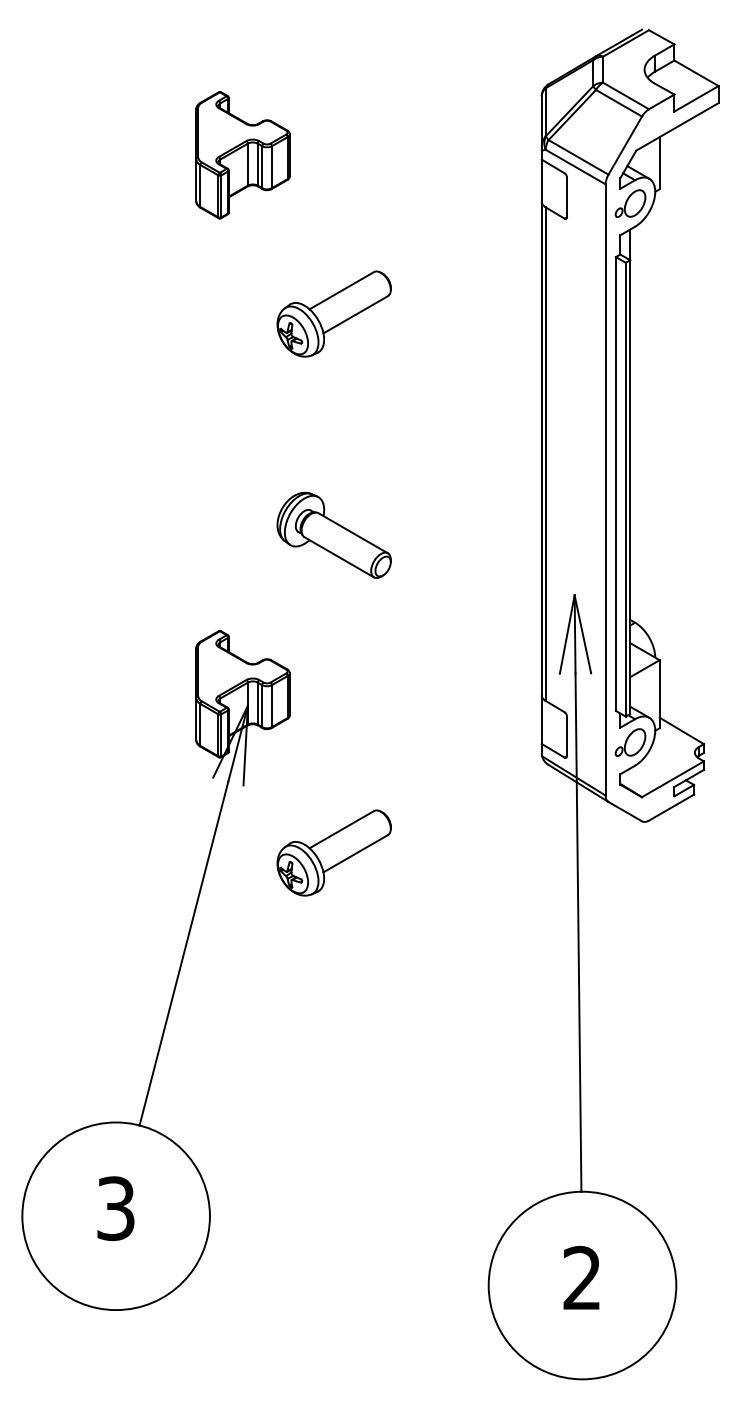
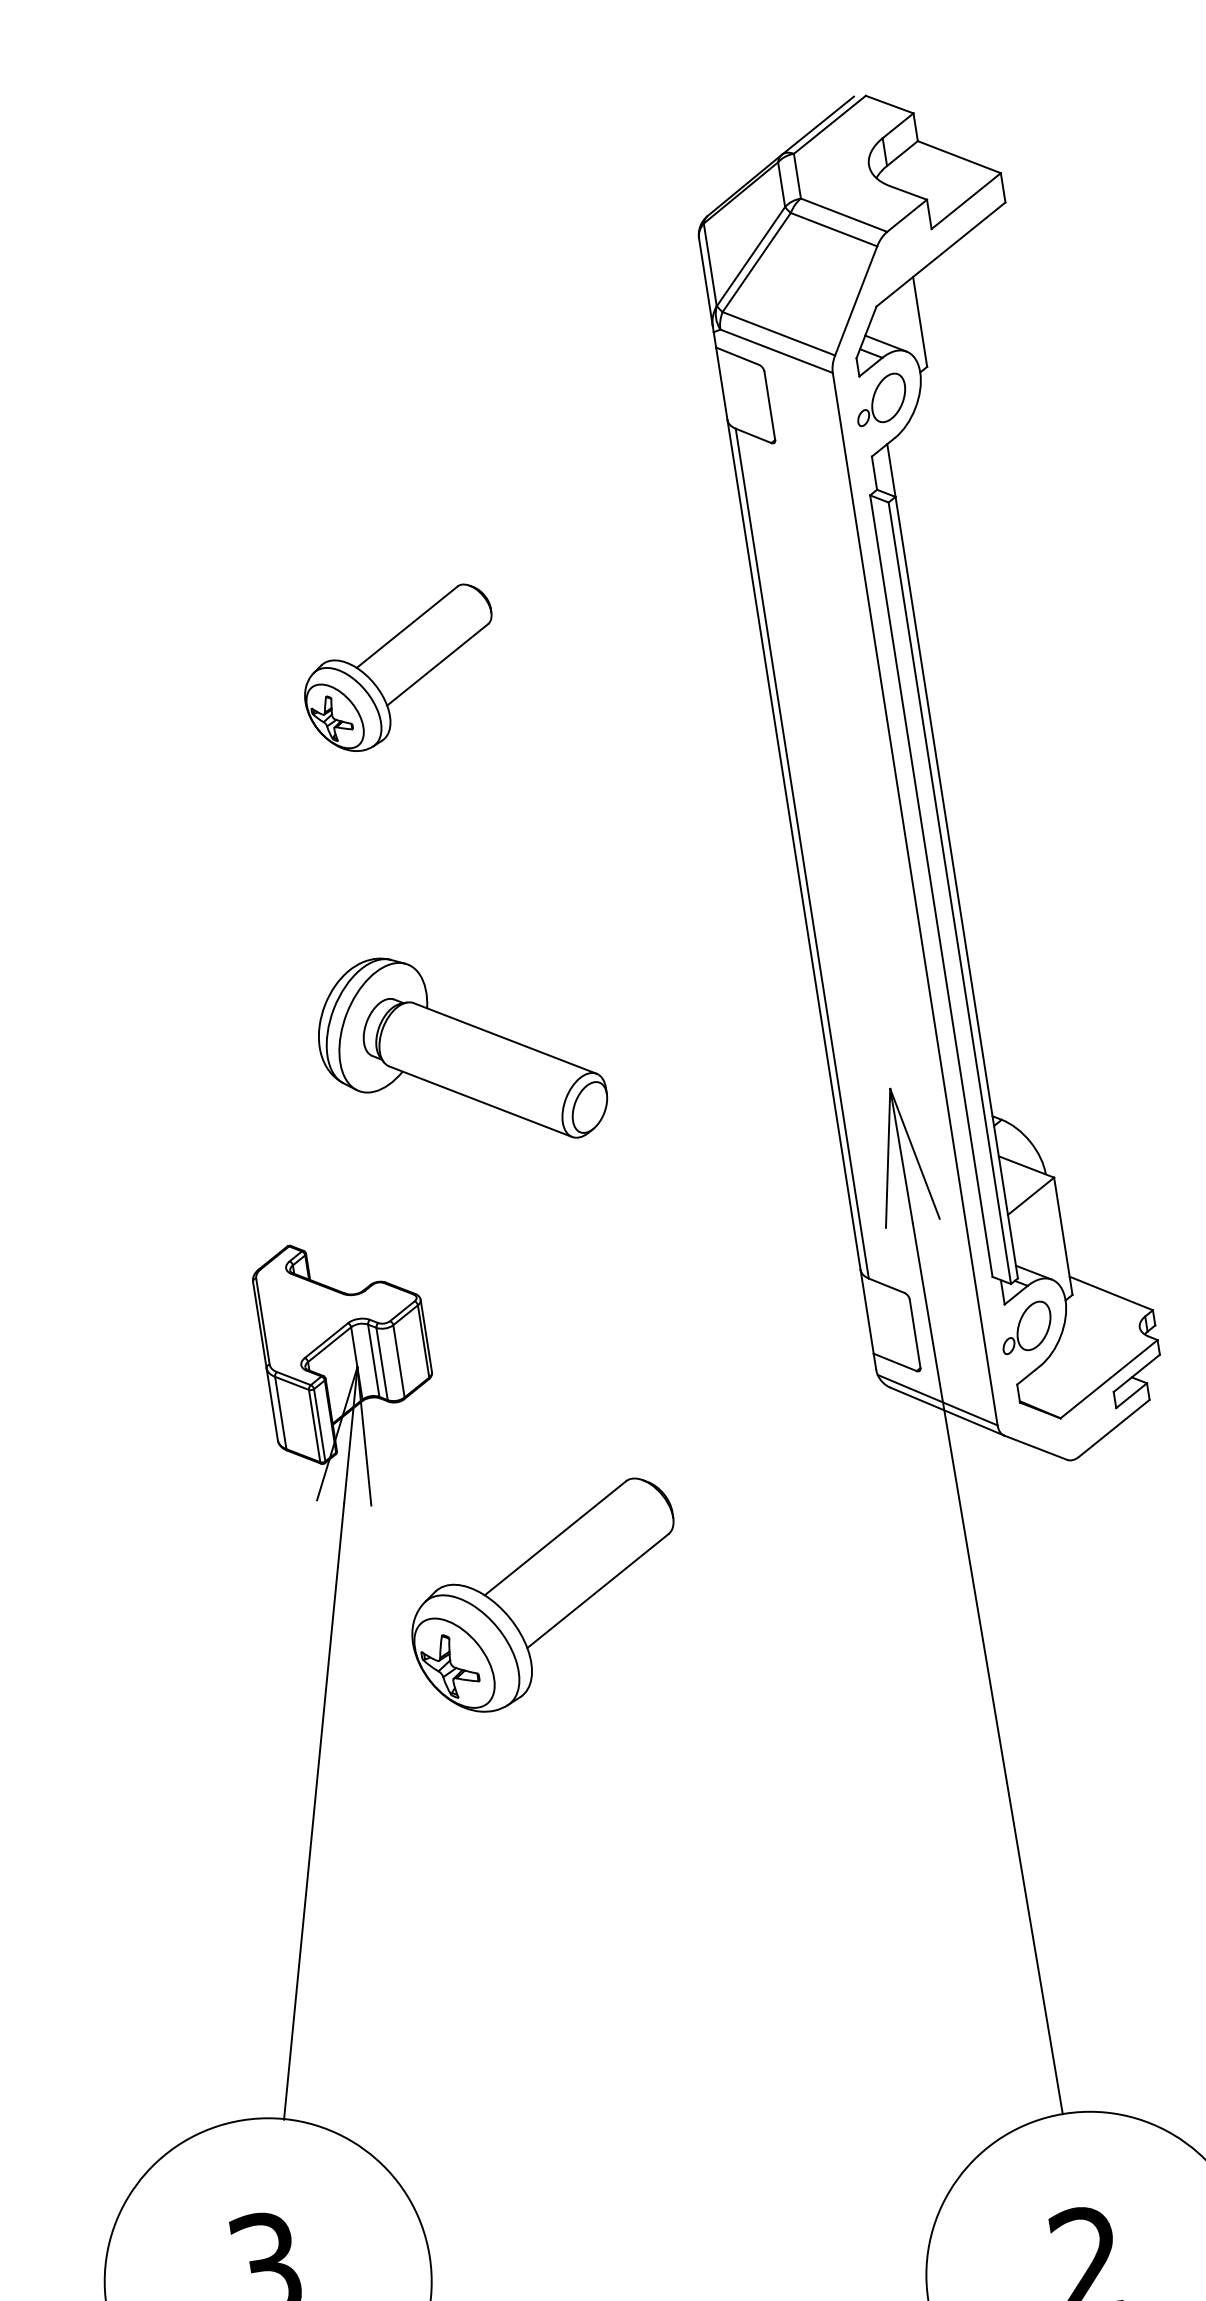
part: (242, 155) -> (199, 421), removed
part: (333, 534) -> (458, 1049), size x1.4
part: (333, 852) -> (544, 1596), size x1.4

